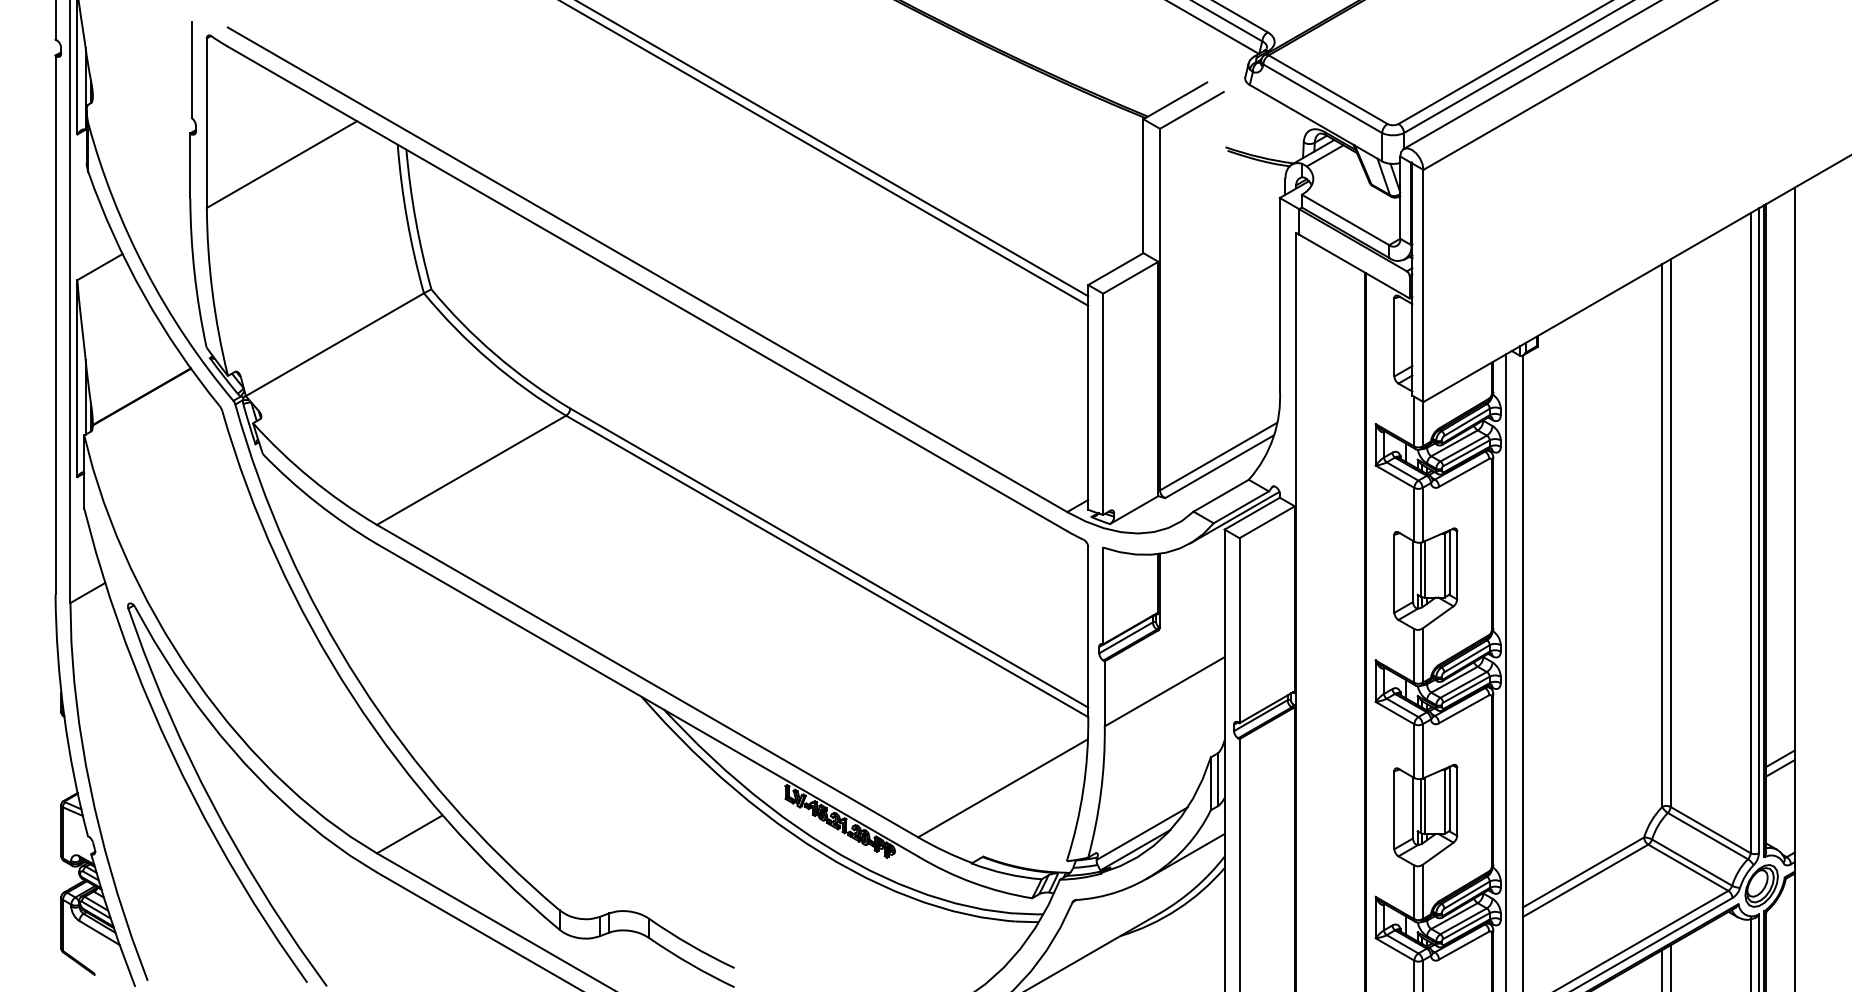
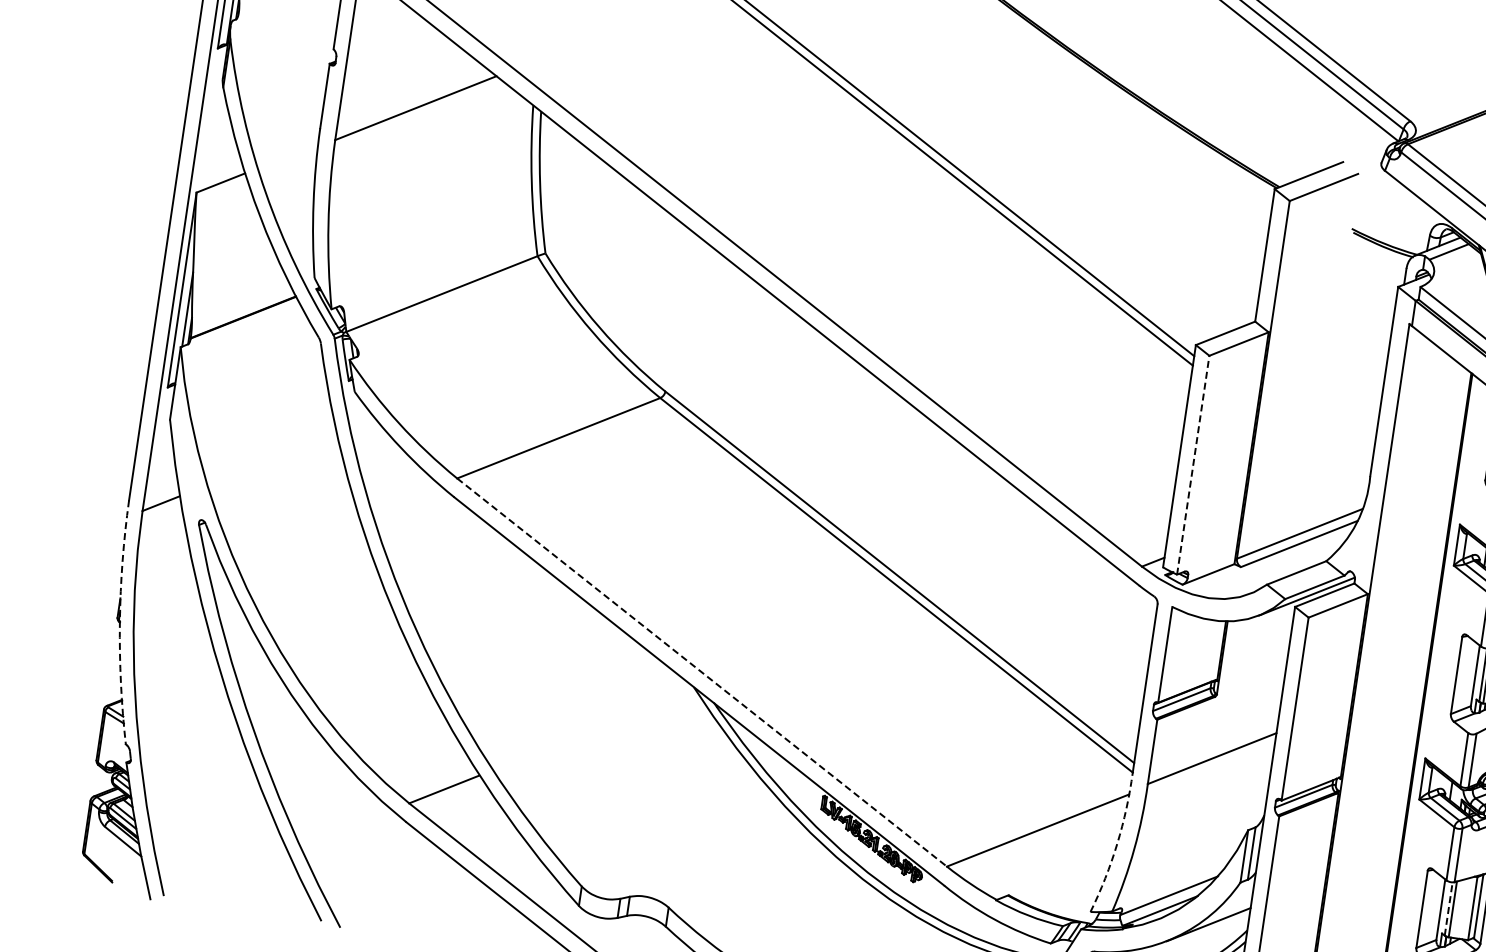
line: (1103, 404) -> (1193, 465), solid -> dashed
line: (647, 681) -> (701, 672), solid -> dashed
arc: (64, 716) -> (120, 622), solid -> dashed
arc: (1083, 789) -> (1117, 843), solid -> dashed
line: (1420, 806) -> (1448, 909), solid -> dashed

